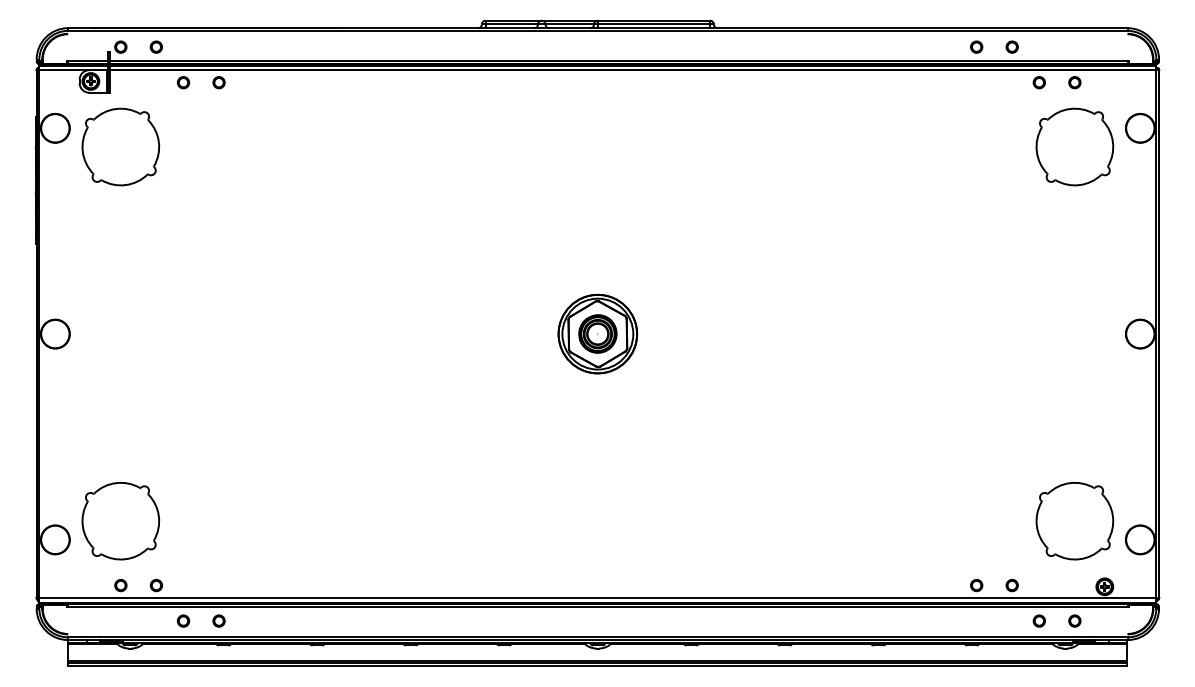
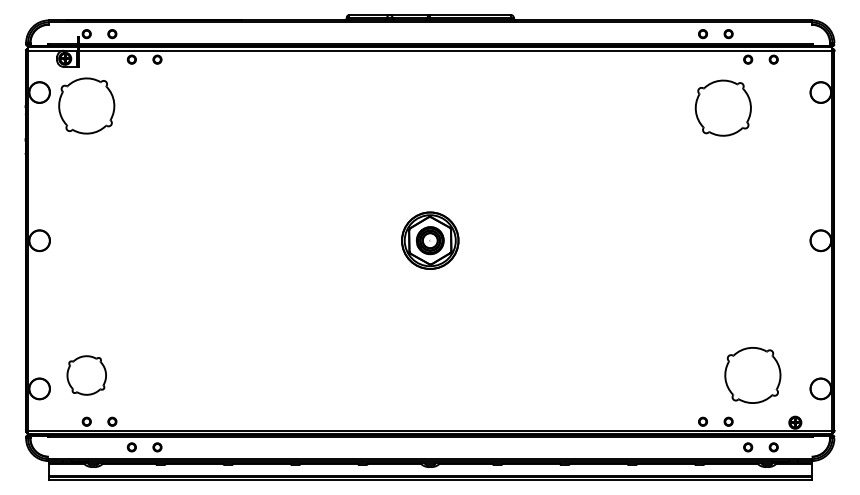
part: (1074, 146) -> (723, 107), moved
part: (120, 521) -> (86, 375), size x0.7
part: (1074, 521) -> (752, 375), moved

